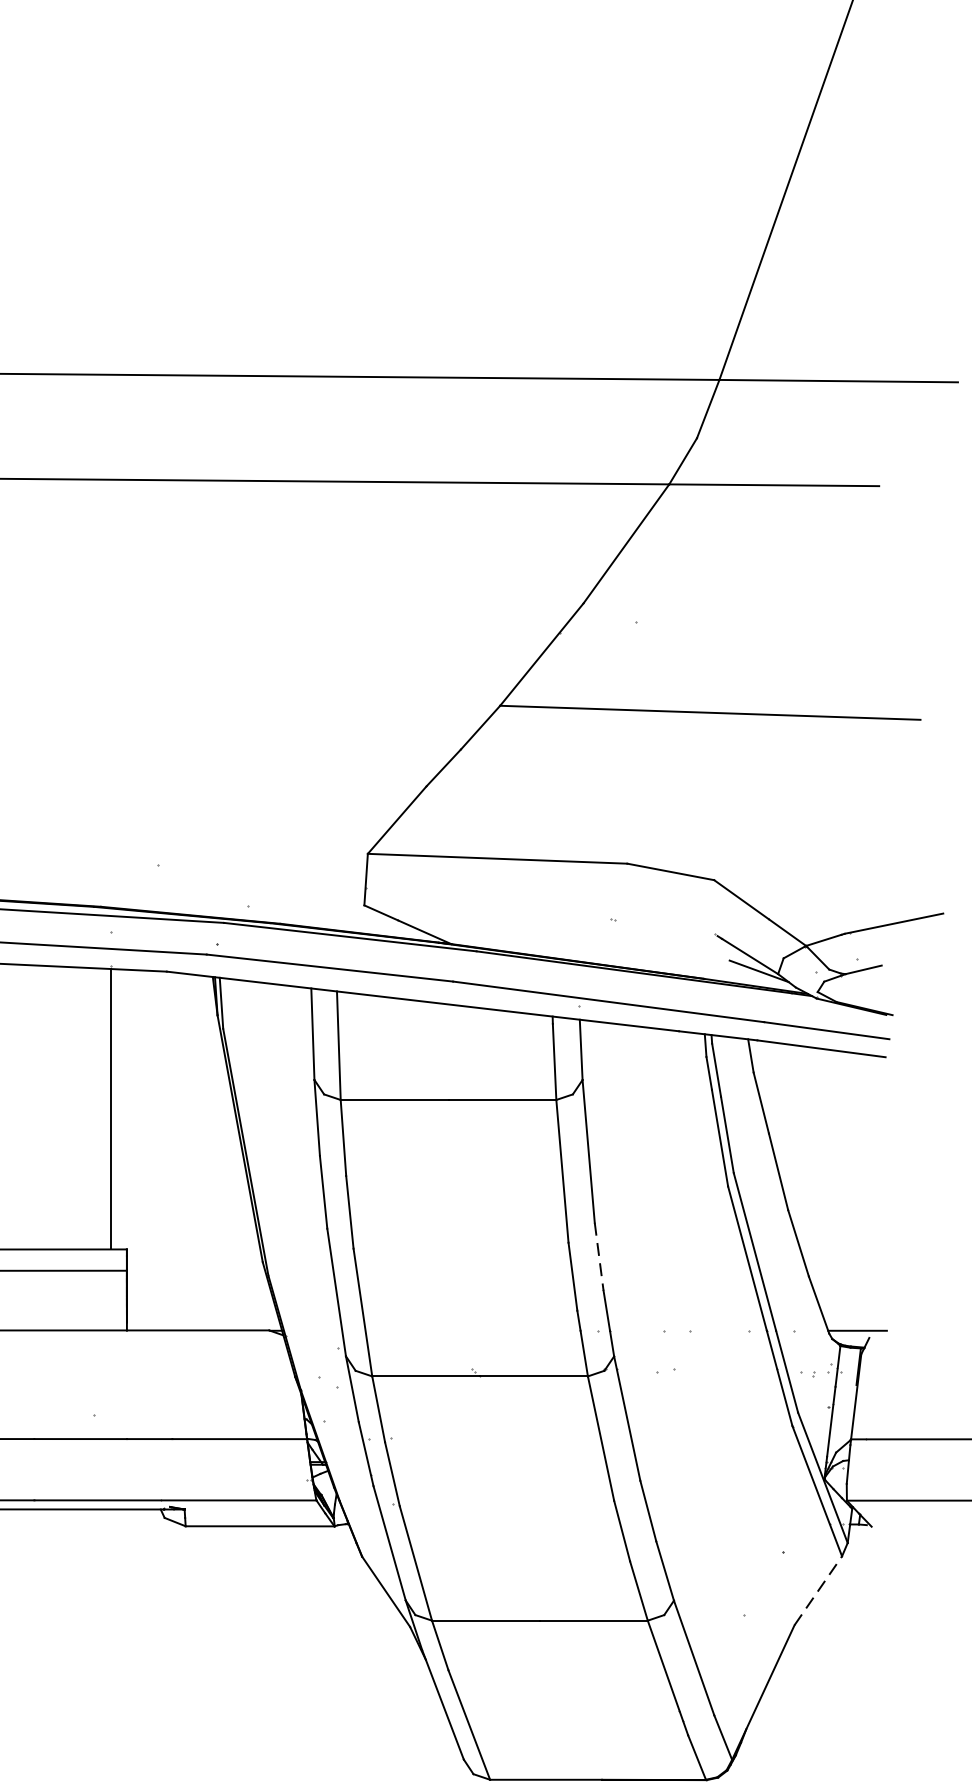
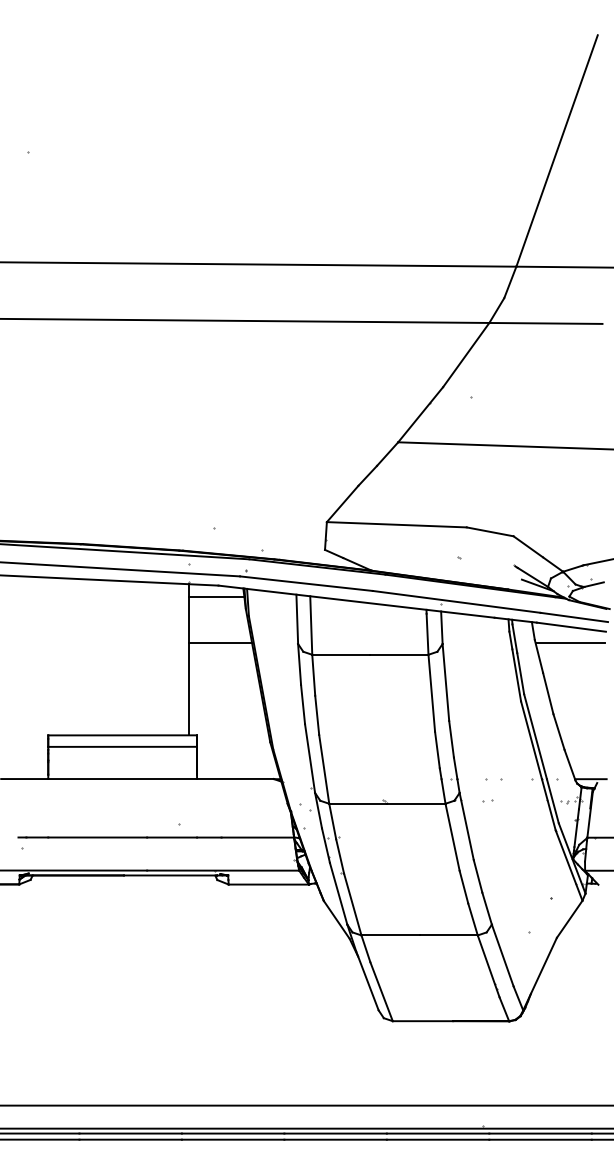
line: (163, 991) -> (216, 596), added
line: (170, 1079) -> (220, 643), added
line: (819, 1079) -> (570, 643), added
line: (599, 1257) -> (451, 739), dashed -> solid
line: (817, 1591) -> (569, 919), dashed -> solid

